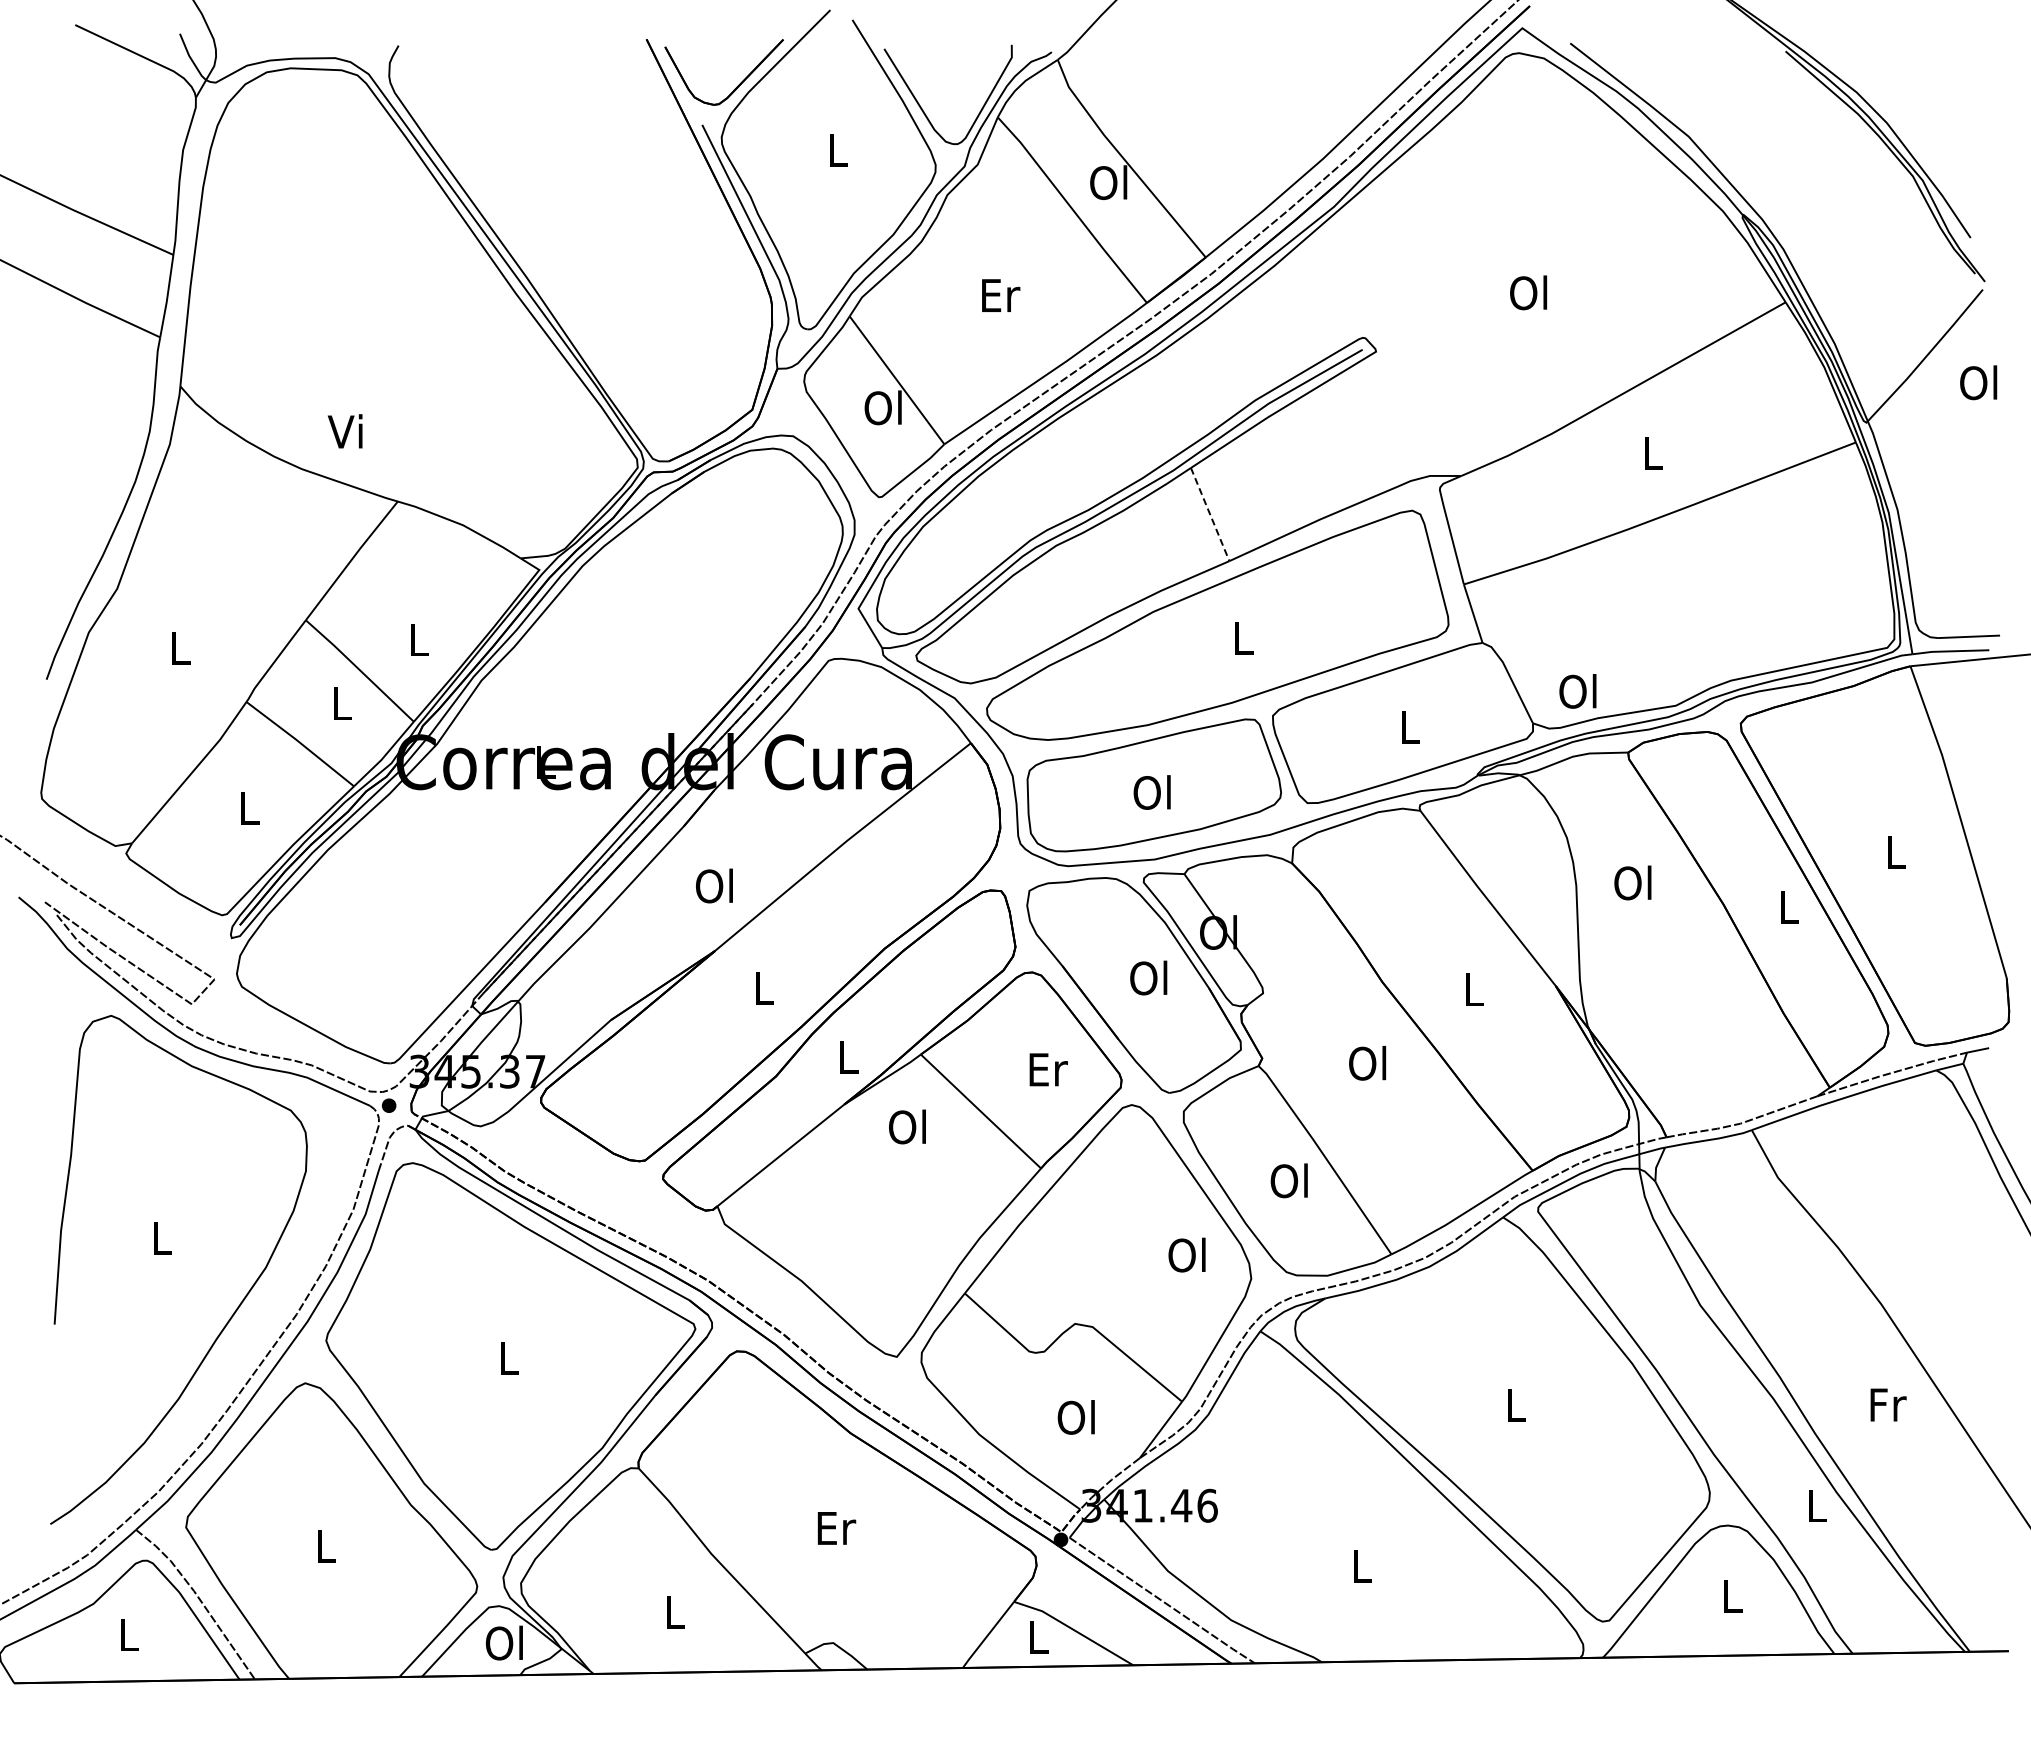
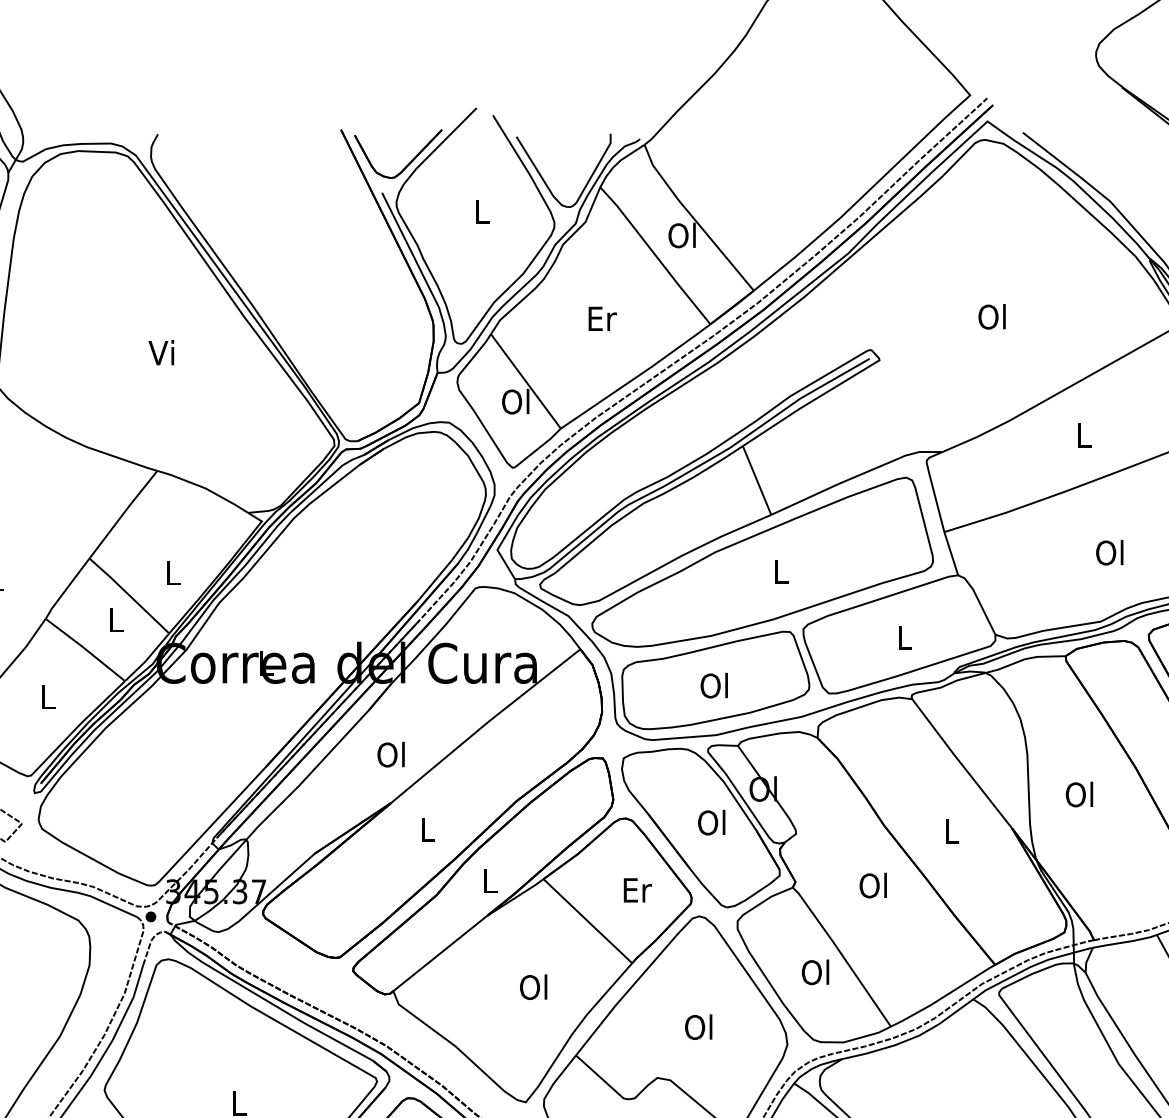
text: (344, 431) -> (160, 352), moved
line: (1210, 515) -> (757, 481), dashed -> solid
text: (1577, 691) -> (1109, 552), moved
text: (1632, 882) -> (1079, 794), moved
text: (907, 1126) -> (533, 986), moved
text: (1186, 1254) -> (698, 1026), moved

